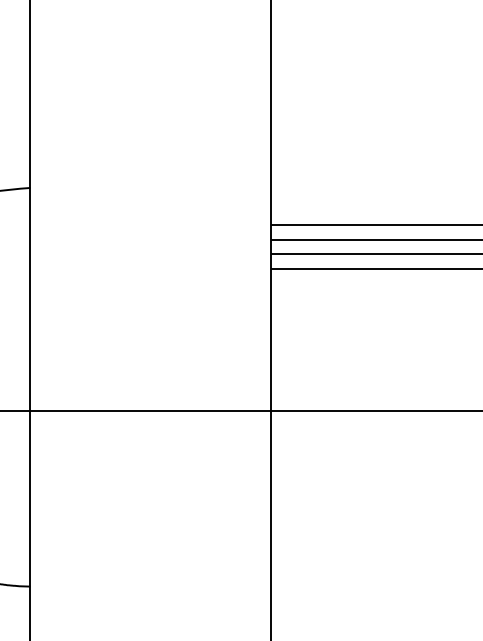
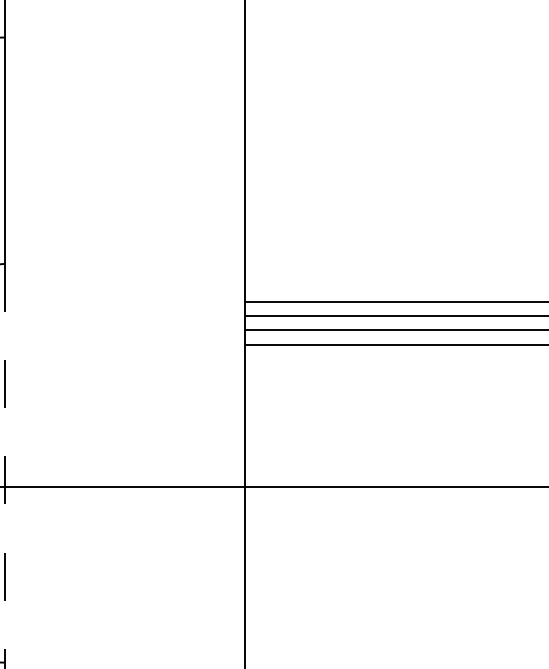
line: (30, 387) -> (5, 463), solid -> dashed

